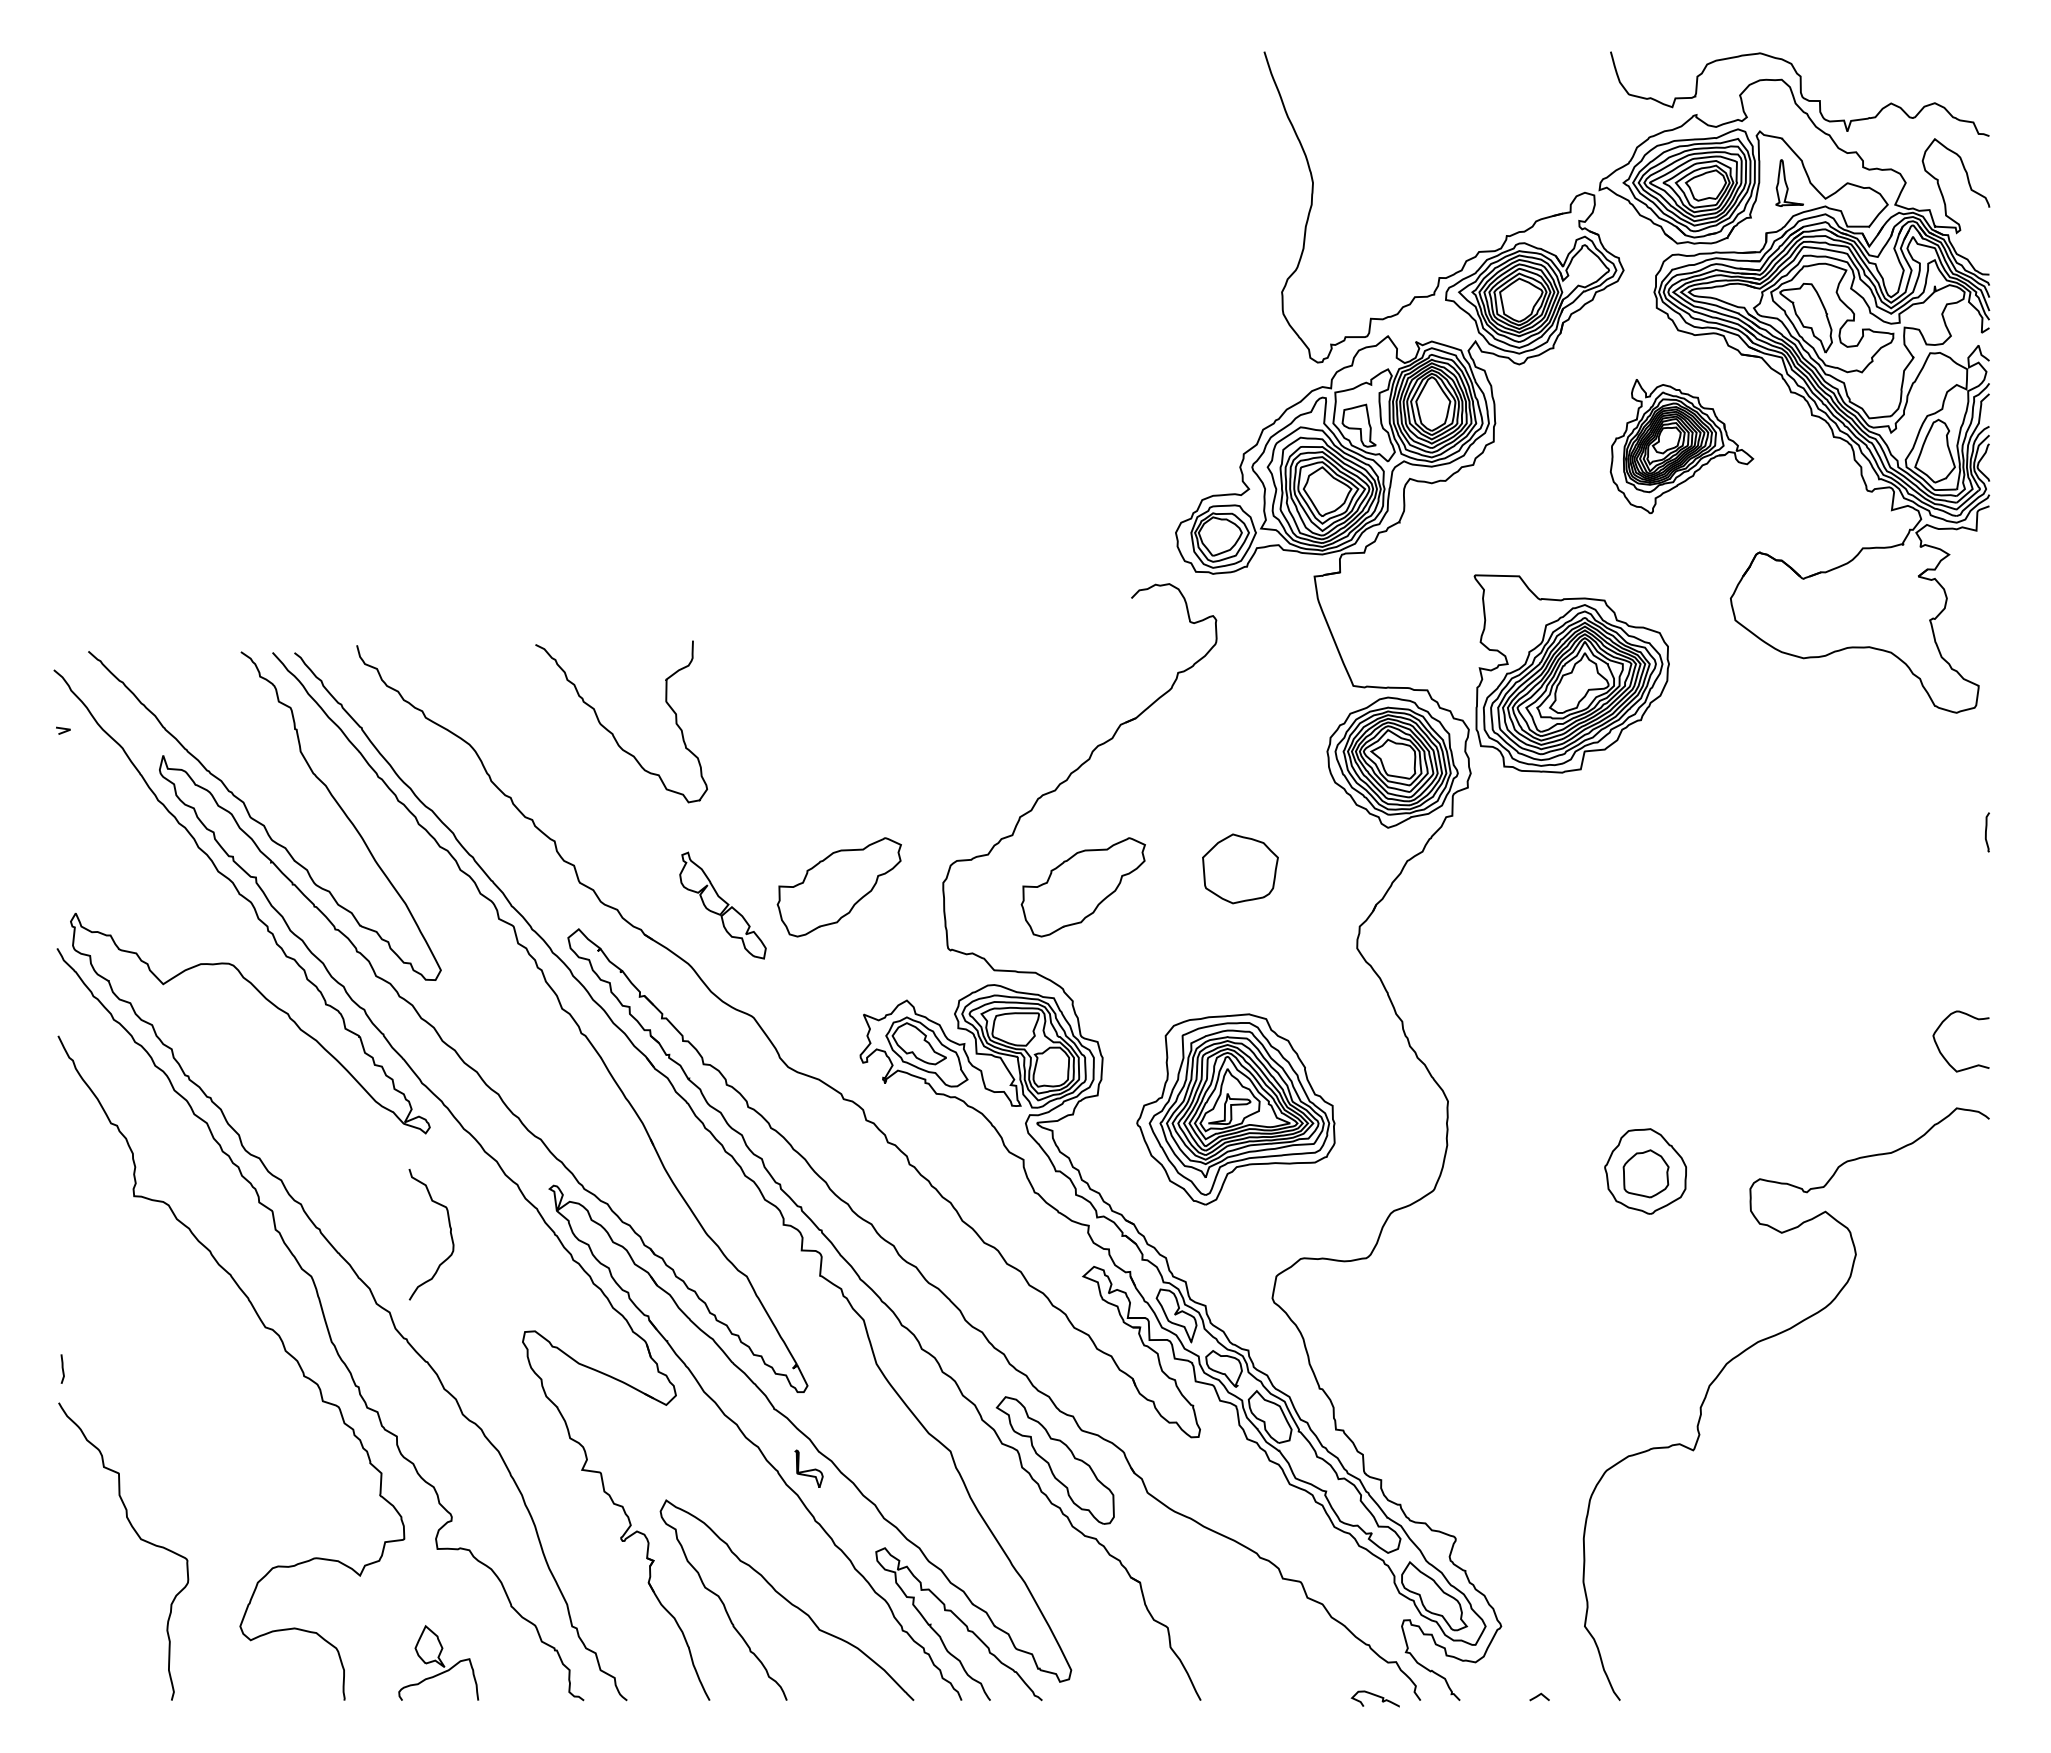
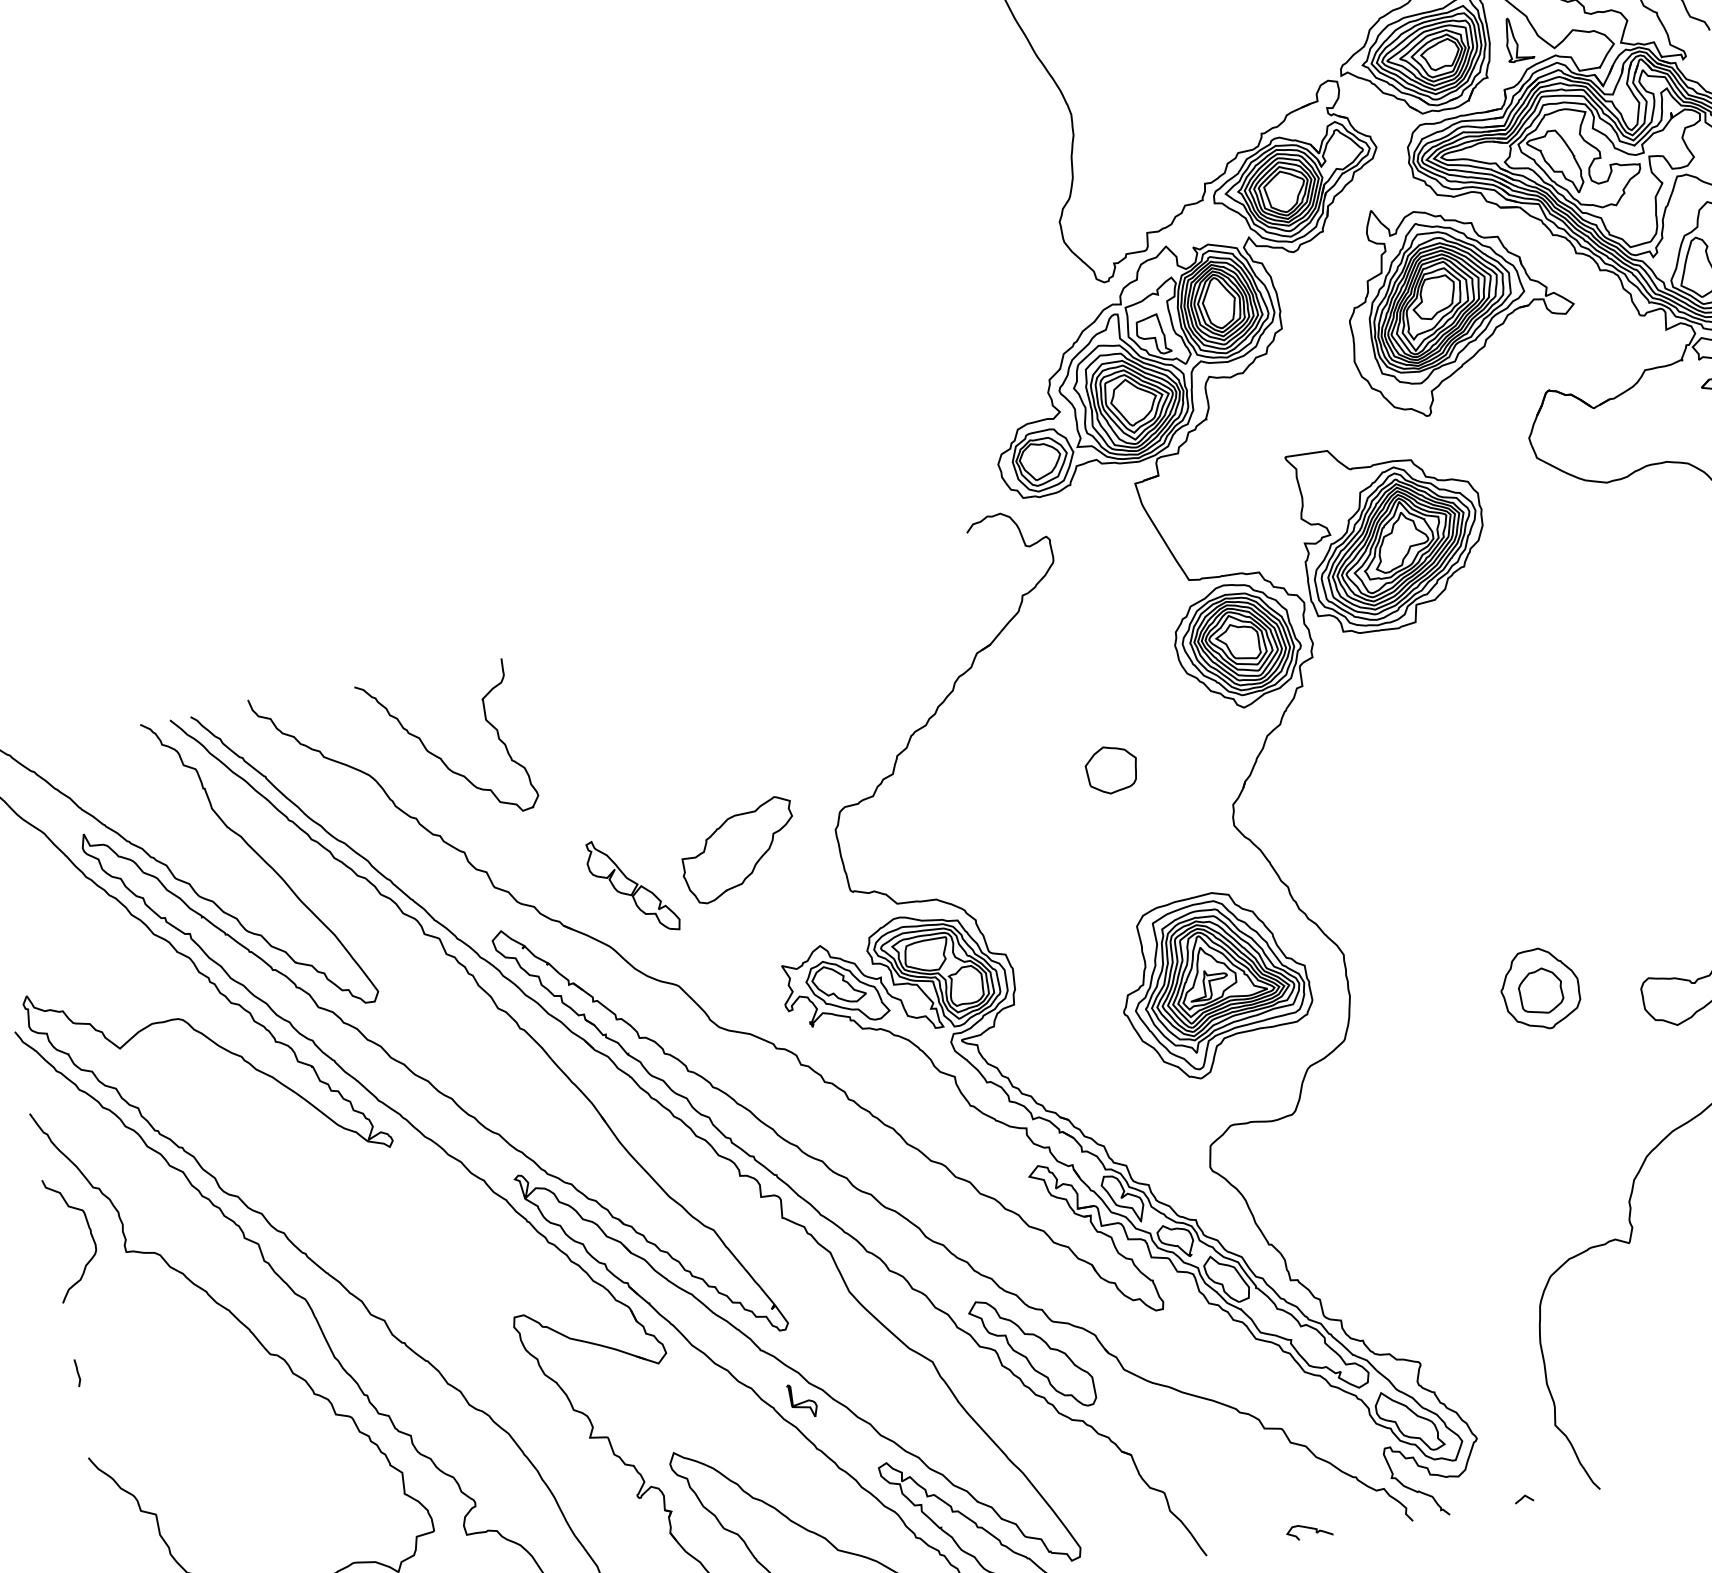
part: (1681, 446) -> (1458, 303), size x1.67
curve: (612, 732) -> (440, 757), moved
part: (1239, 868) -> (1111, 769), size x0.71
part: (1082, 887) -> (966, 812), removed
part: (1235, 1109) -> (1214, 984), moved
curve: (449, 1228) -> (89, 1229), moved
line: (62, 1368) -> (77, 1372), moved
curve: (1375, 1696) -> (1309, 1528), moved

